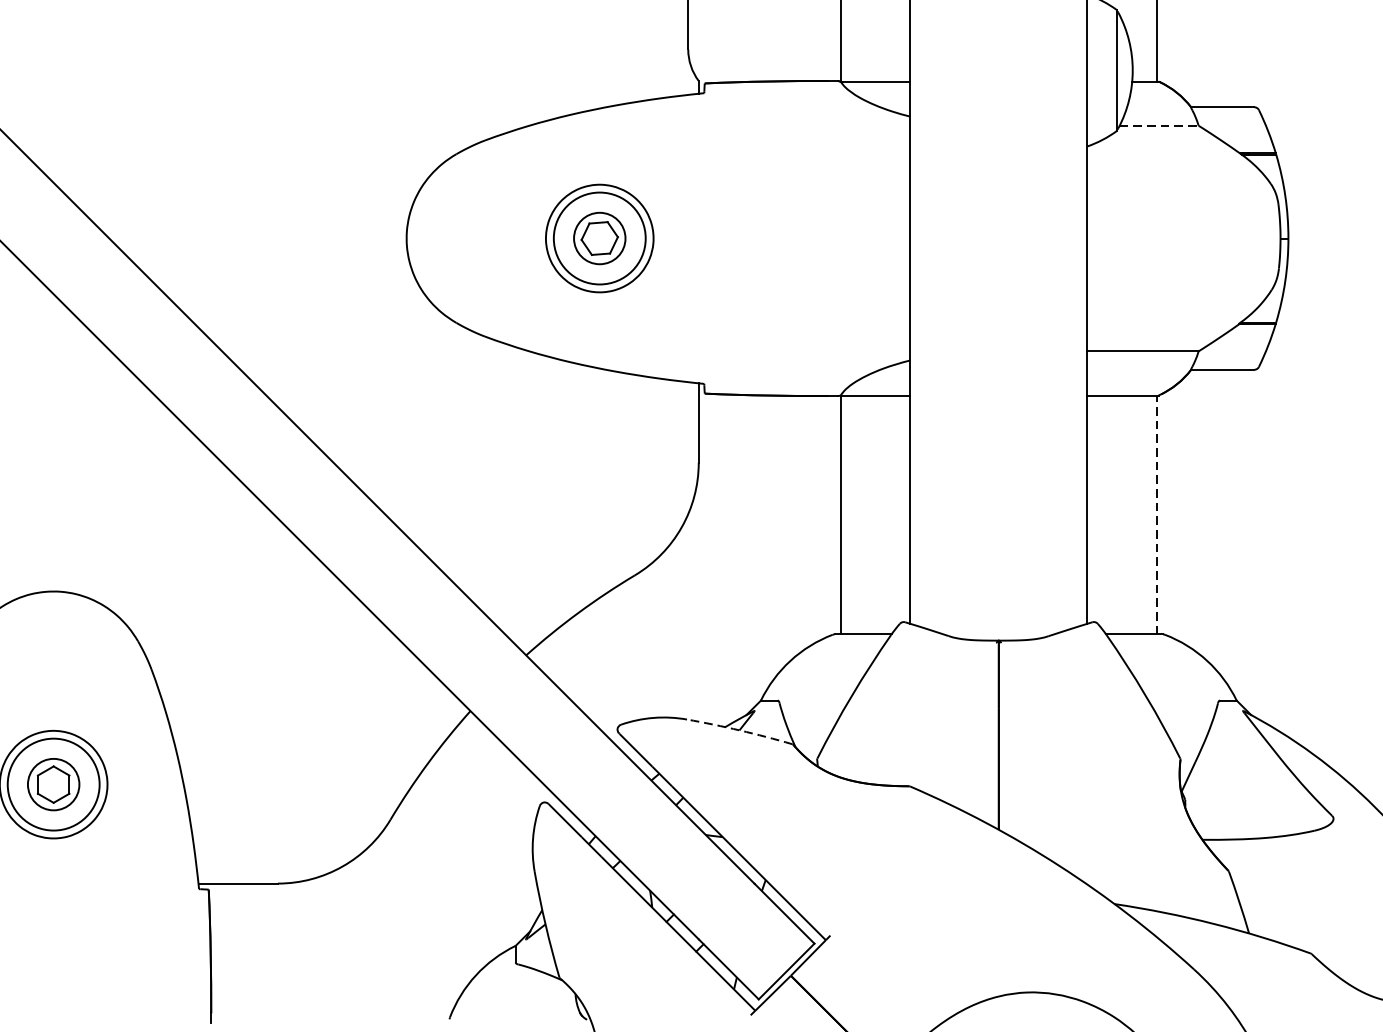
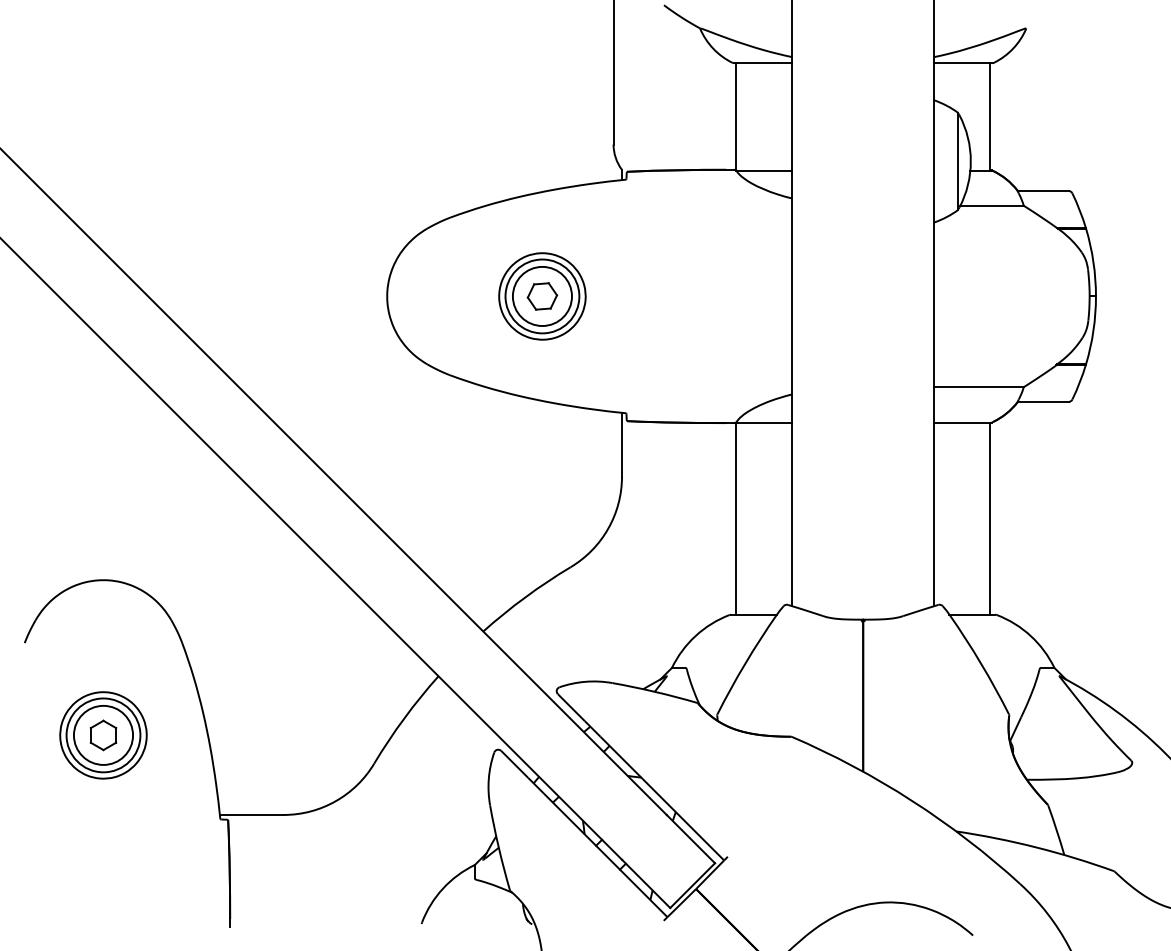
line: (1159, 125) -> (992, 205), dashed -> solid
circle: (598, 238) -> (541, 296), size x1.43
line: (1157, 514) -> (990, 518), dashed -> solid
arc: (740, 729) -> (655, 691), dashed -> solid
circle: (53, 783) -> (103, 734), size x1.43

